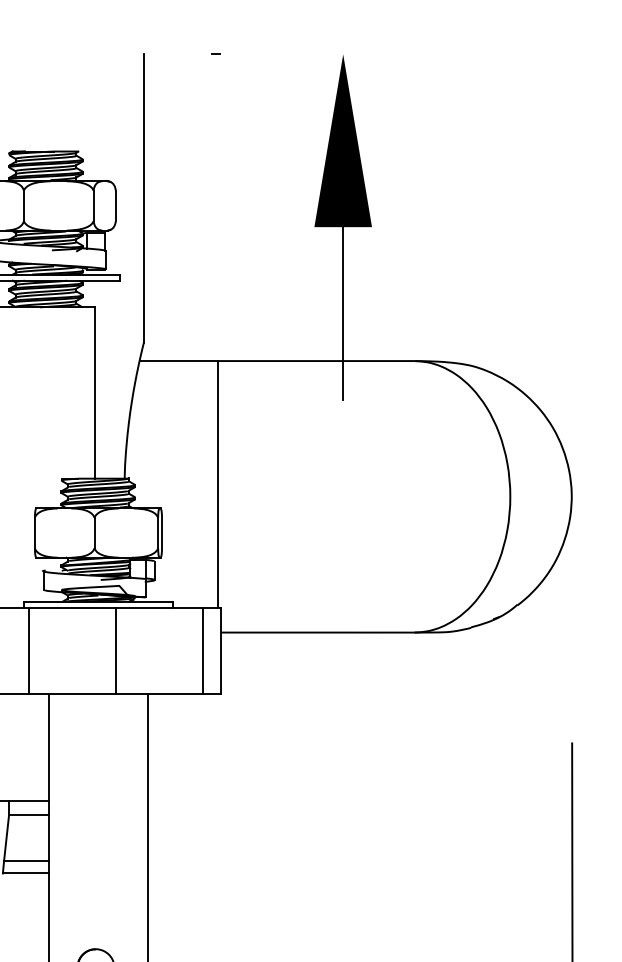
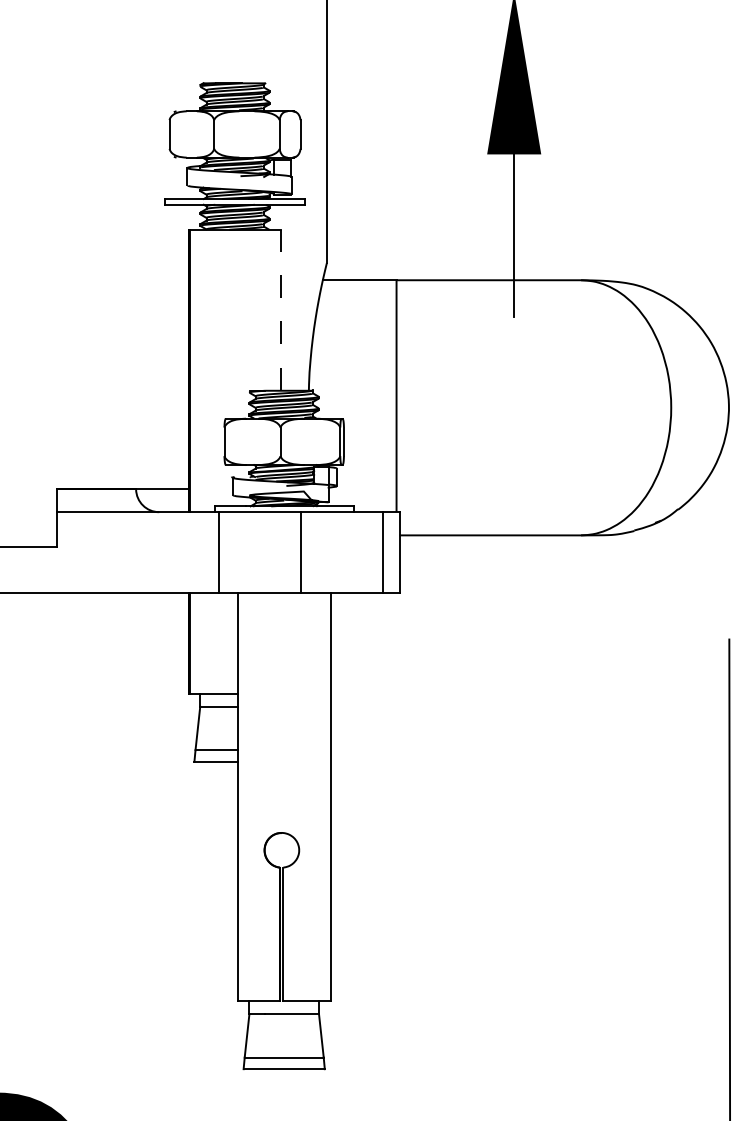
line: (95, 392) -> (281, 309), solid -> dashed

